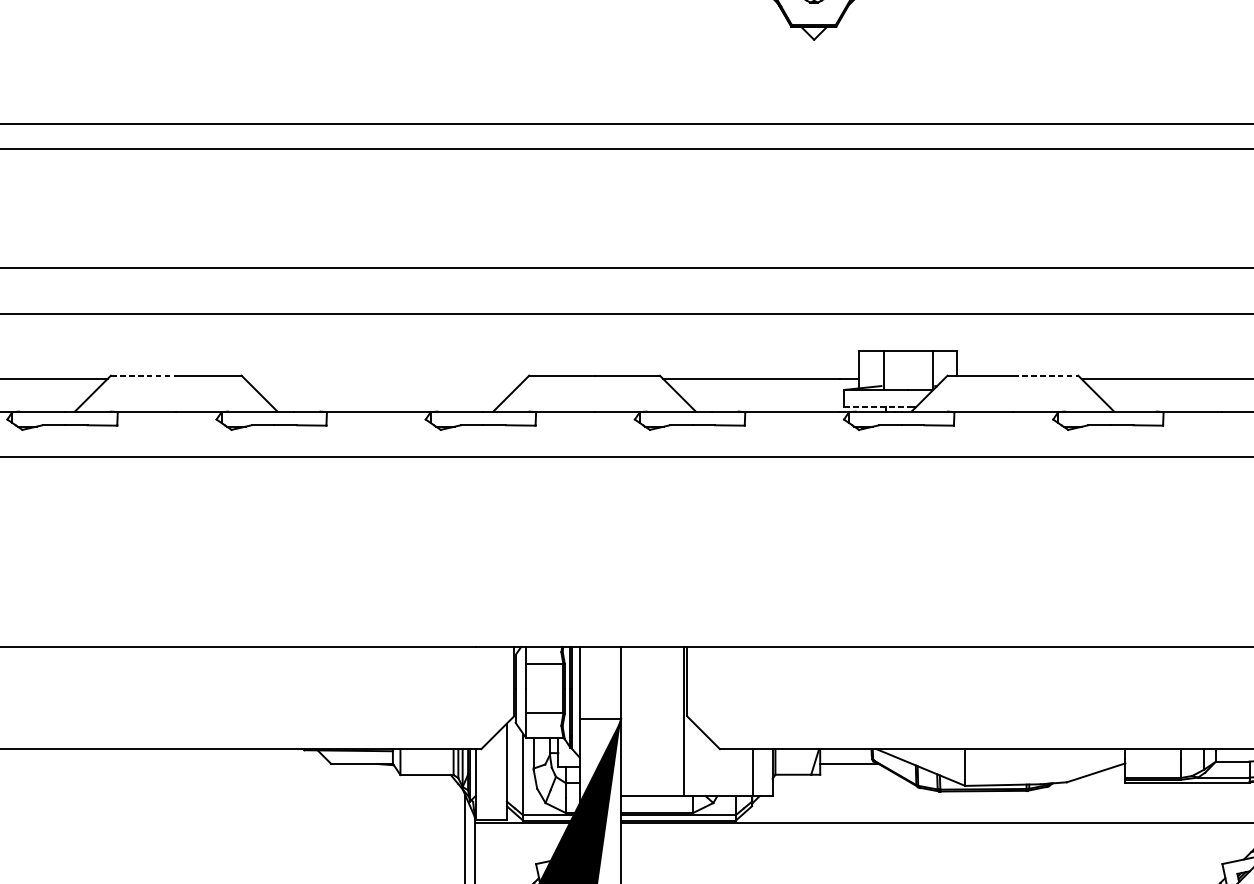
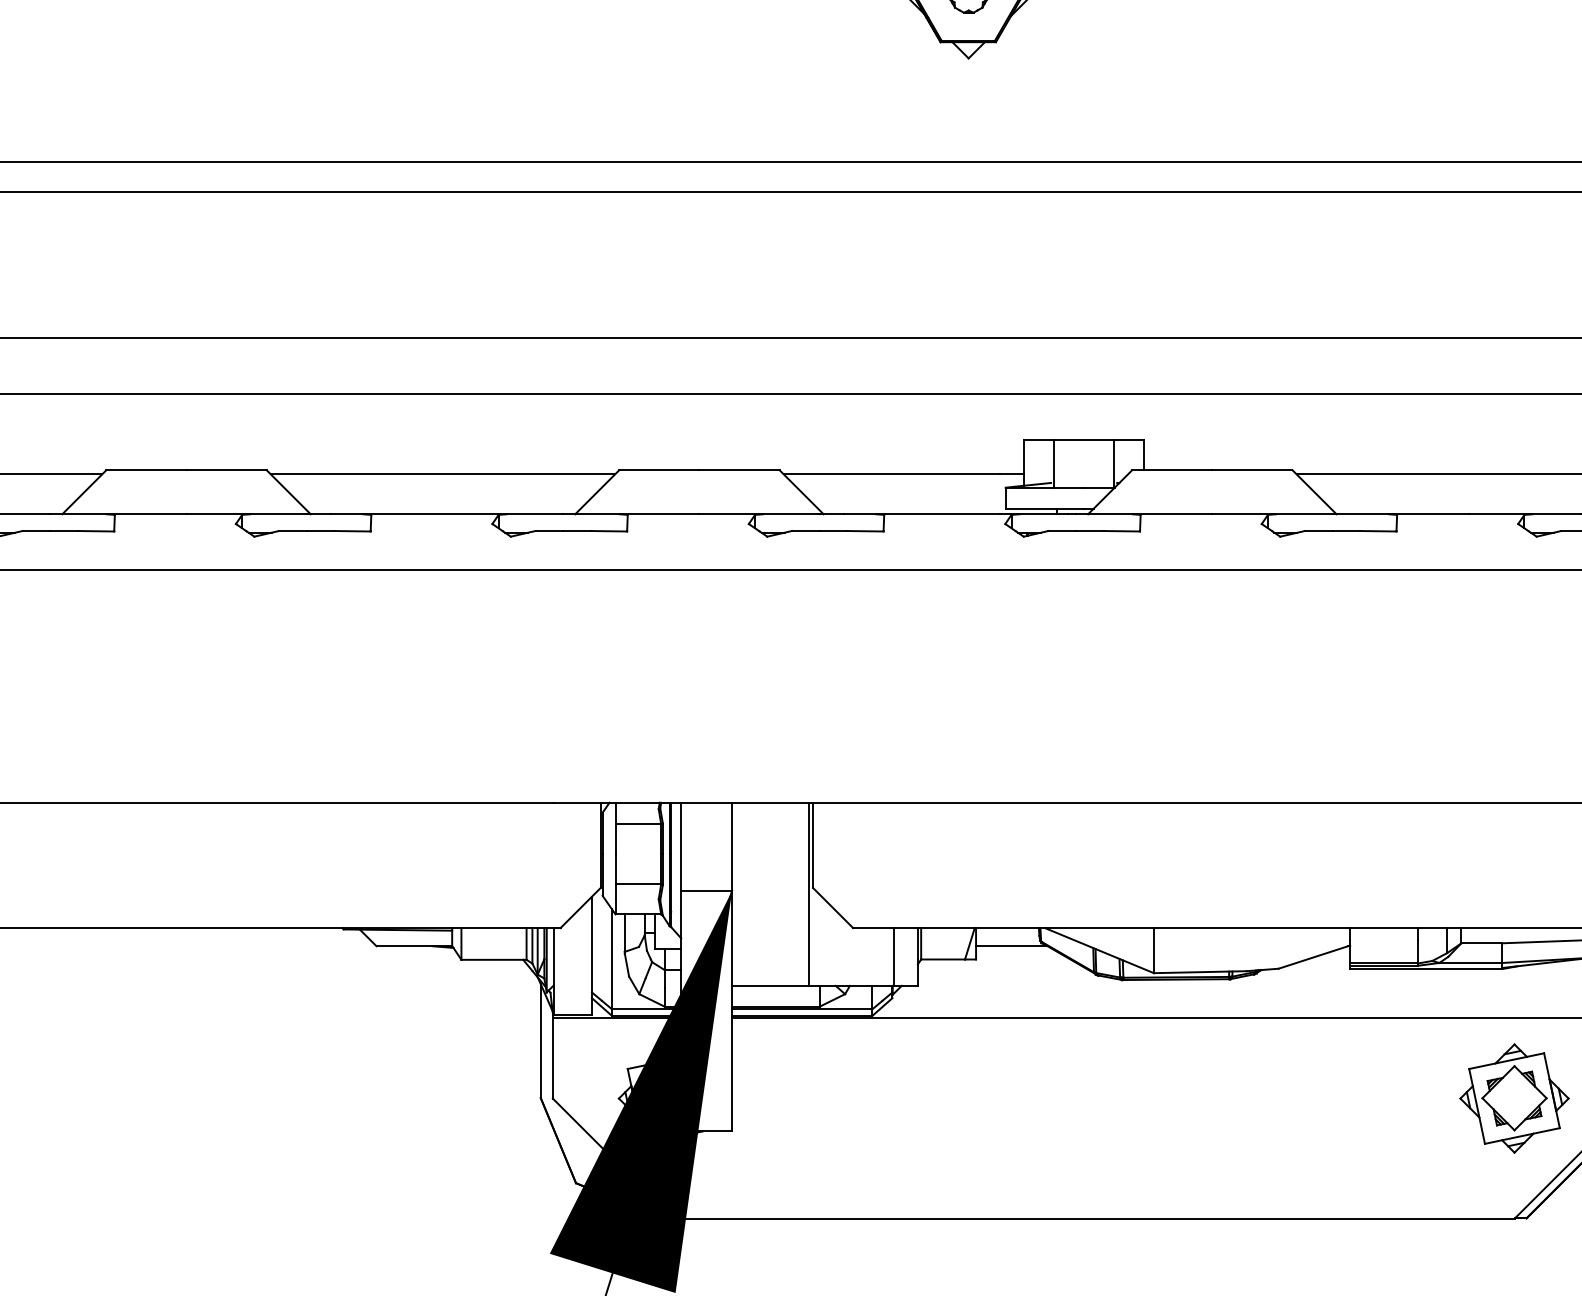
line: (143, 375) -> (146, 470), dashed -> solid
line: (1045, 375) -> (1252, 470), dashed -> solid
line: (385, 379) -> (442, 474), added
line: (876, 406) -> (1045, 508), dashed -> solid

